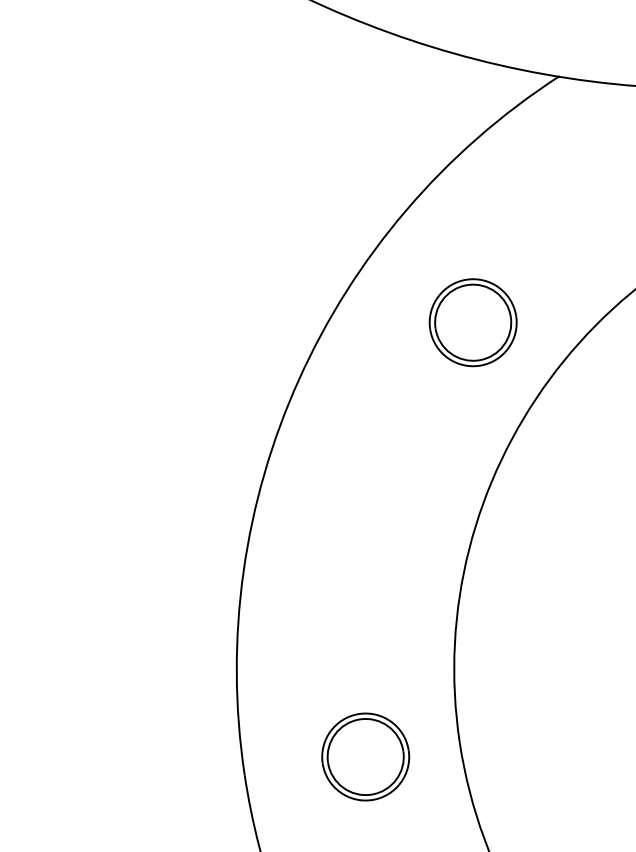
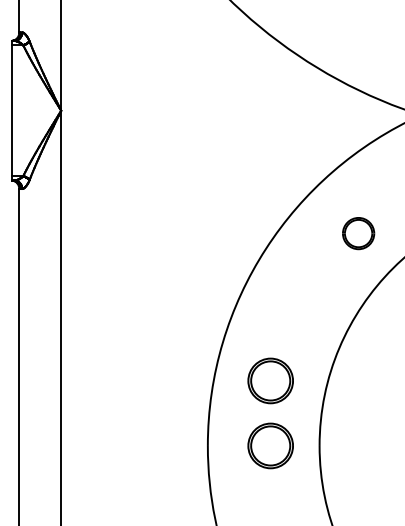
part: (472, 322) -> (358, 233), size x0.7
part: (346, 631) -> (270, 380), added

